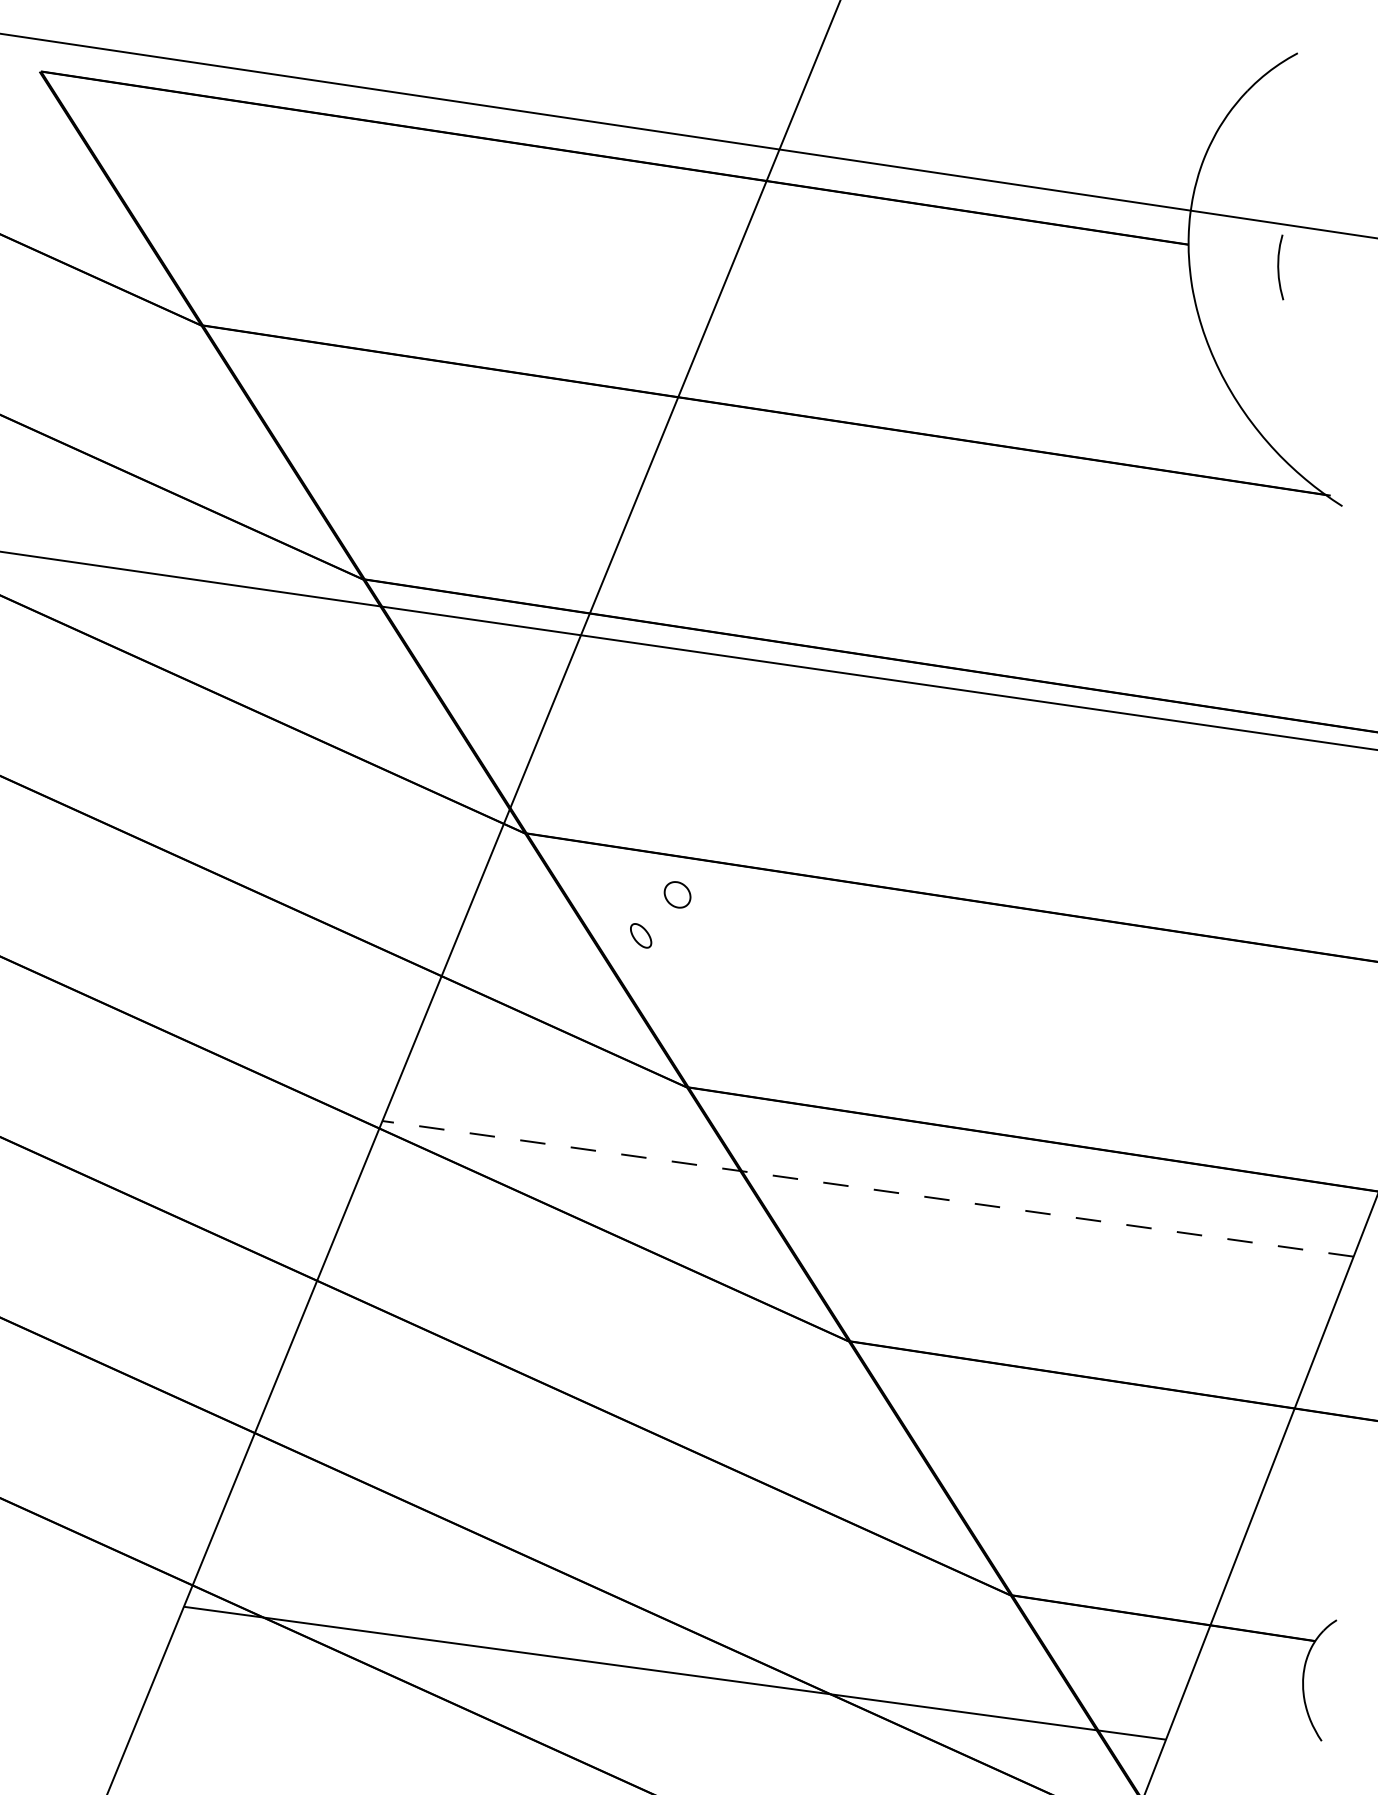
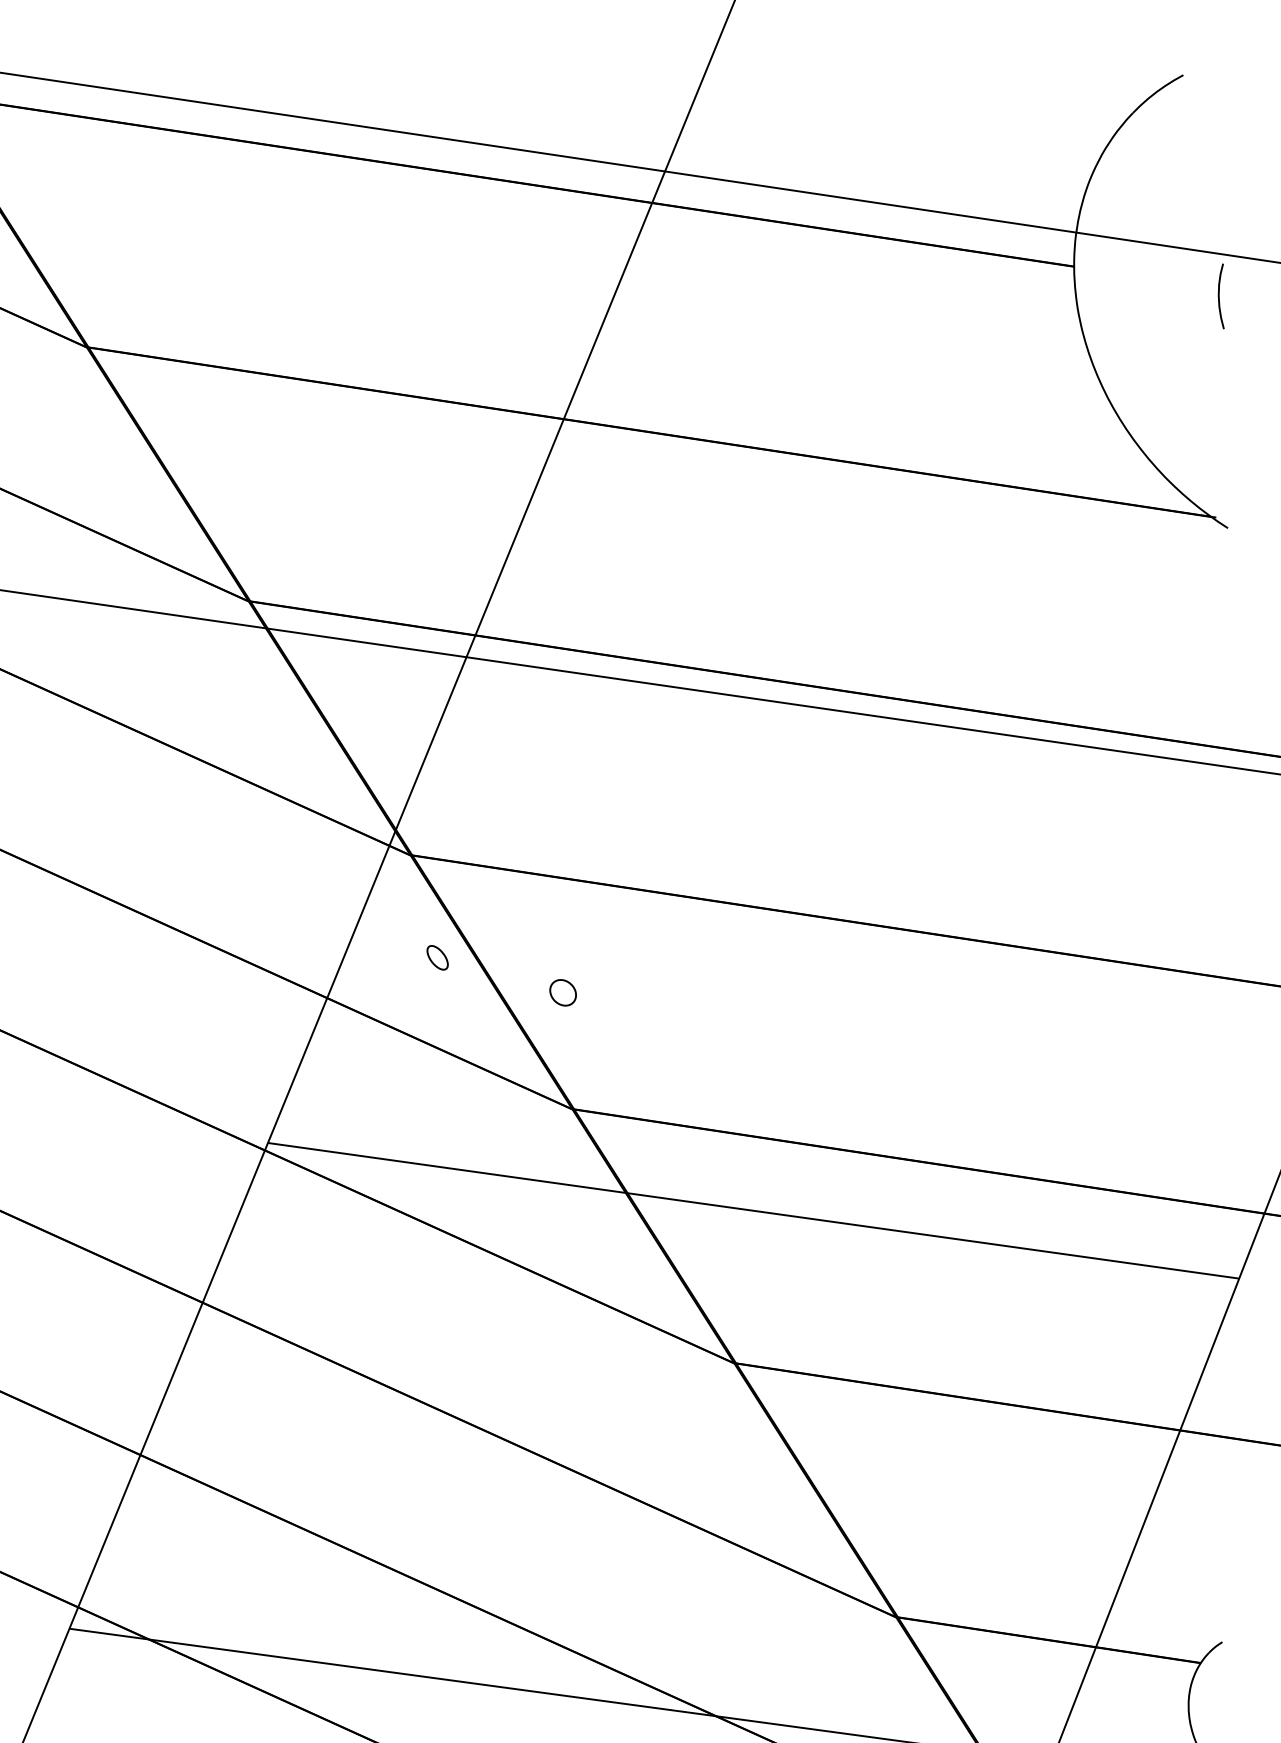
curve: (1279, 267) -> (1220, 296), moved
part: (677, 894) -> (563, 992), moved
part: (641, 935) -> (438, 957), moved
line: (867, 1188) -> (753, 1210), dashed -> solid

